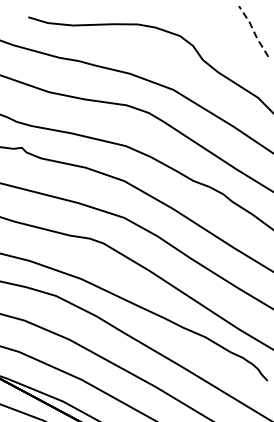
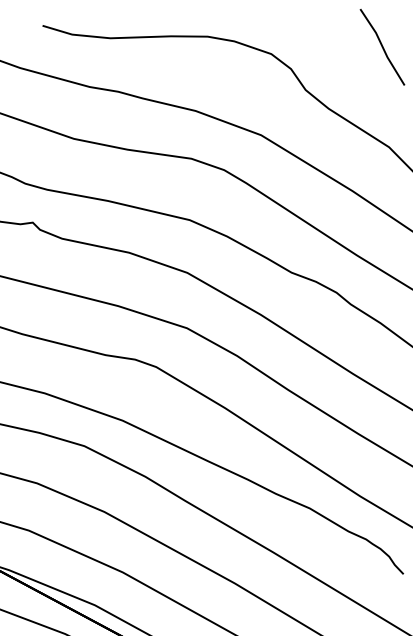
line: (253, 30) -> (382, 45), dashed -> solid

